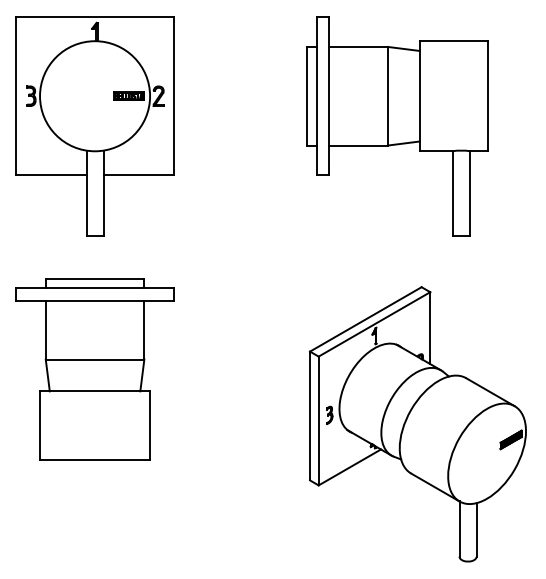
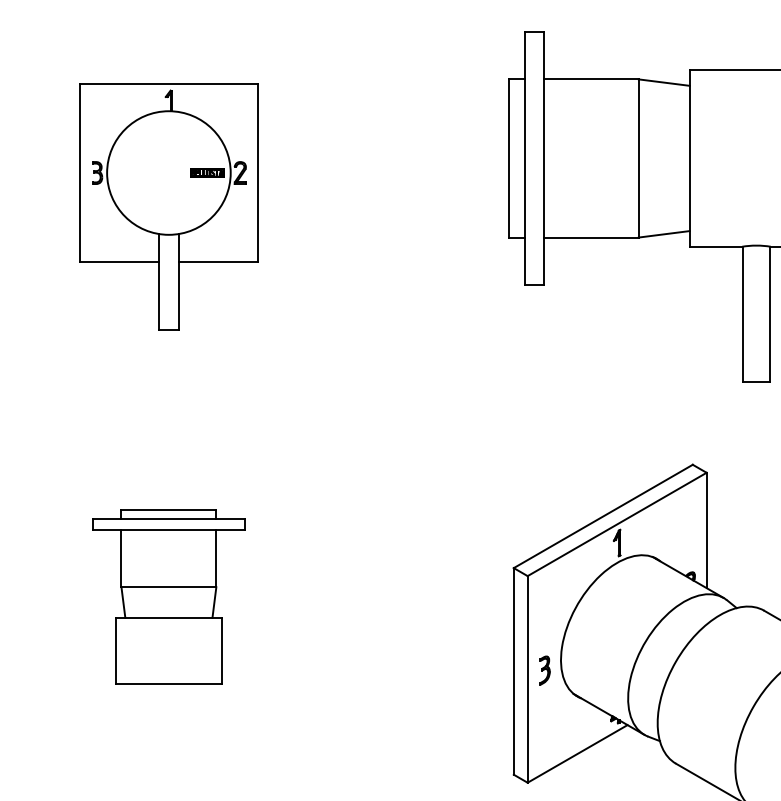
part: (94, 126) -> (168, 206), size x0.7
part: (94, 369) -> (168, 596), size x0.6

